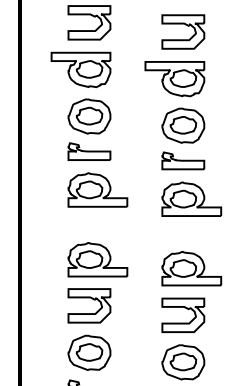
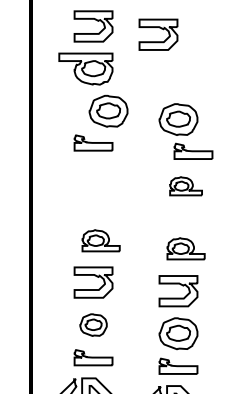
part: (183, 31) -> (158, 34), moved
part: (174, 79) -> (170, 77), removed
part: (89, 115) -> (108, 110), moved
part: (183, 159) -> (193, 150), moved
part: (97, 189) -> (100, 177), removed
part: (191, 199) -> (185, 186), size x0.6
part: (97, 259) -> (100, 240), size x0.7
part: (191, 268) -> (185, 248), size x0.7
part: (89, 352) -> (93, 324), size x0.7

